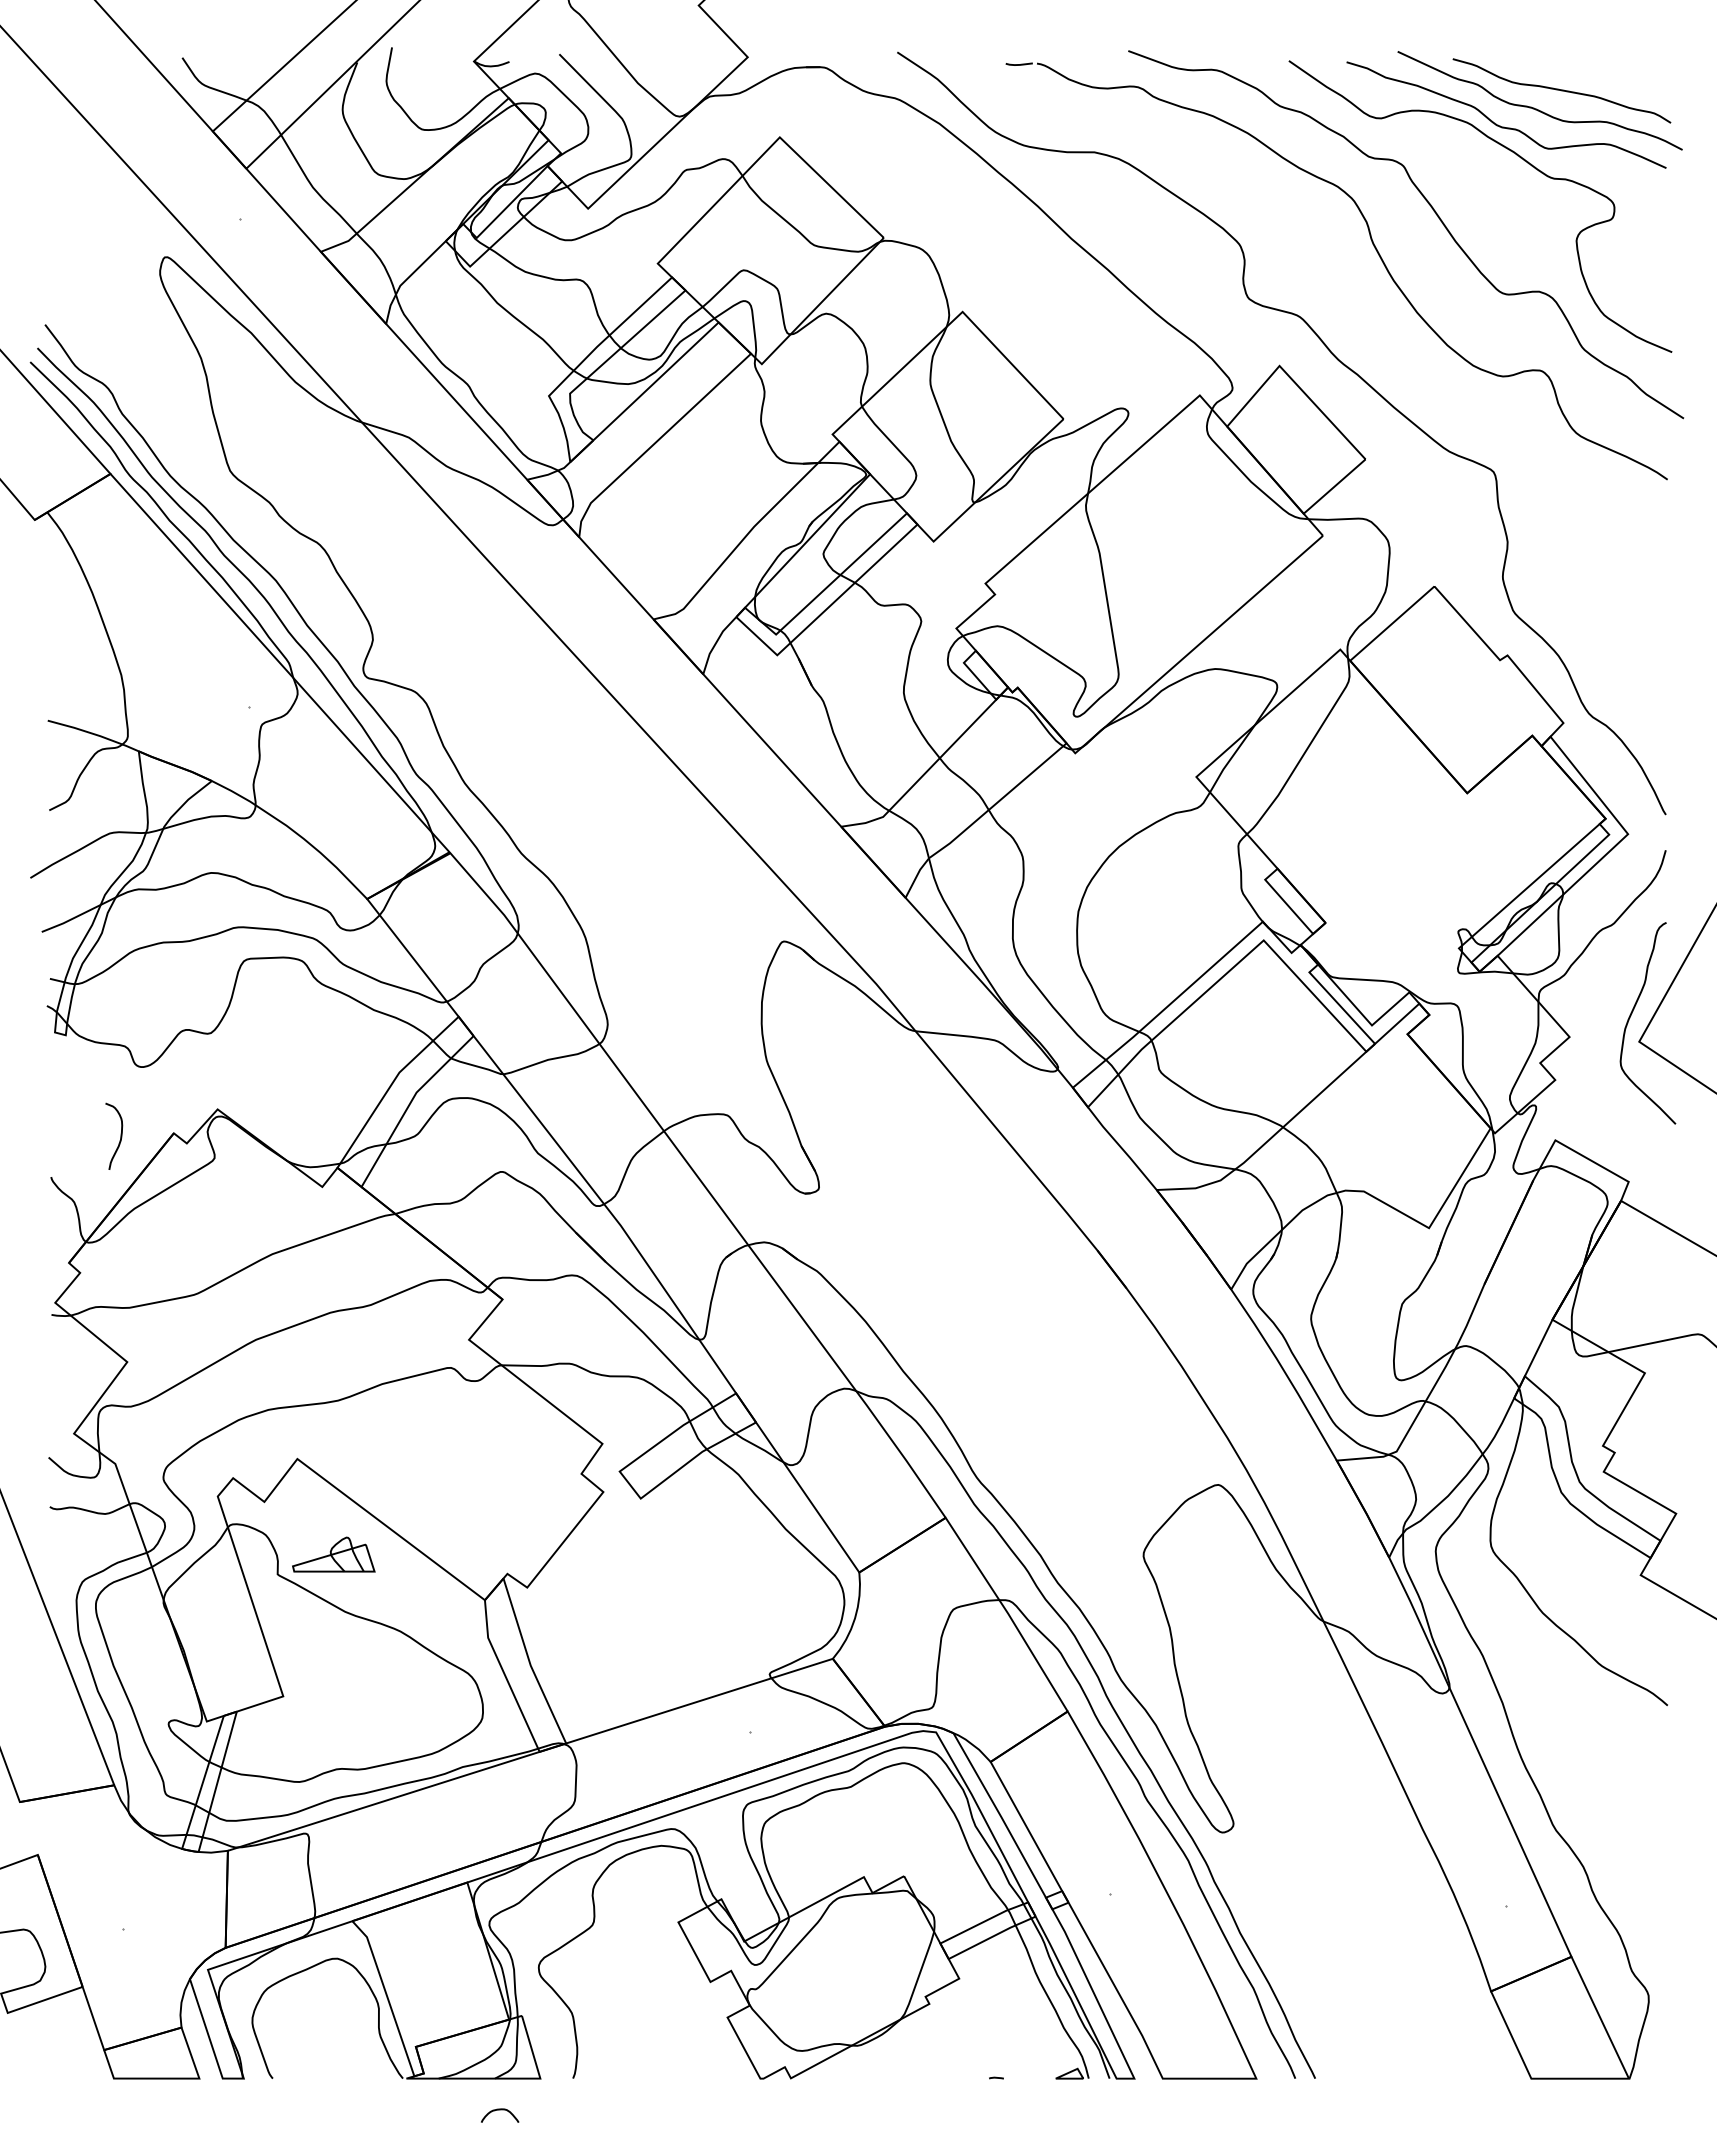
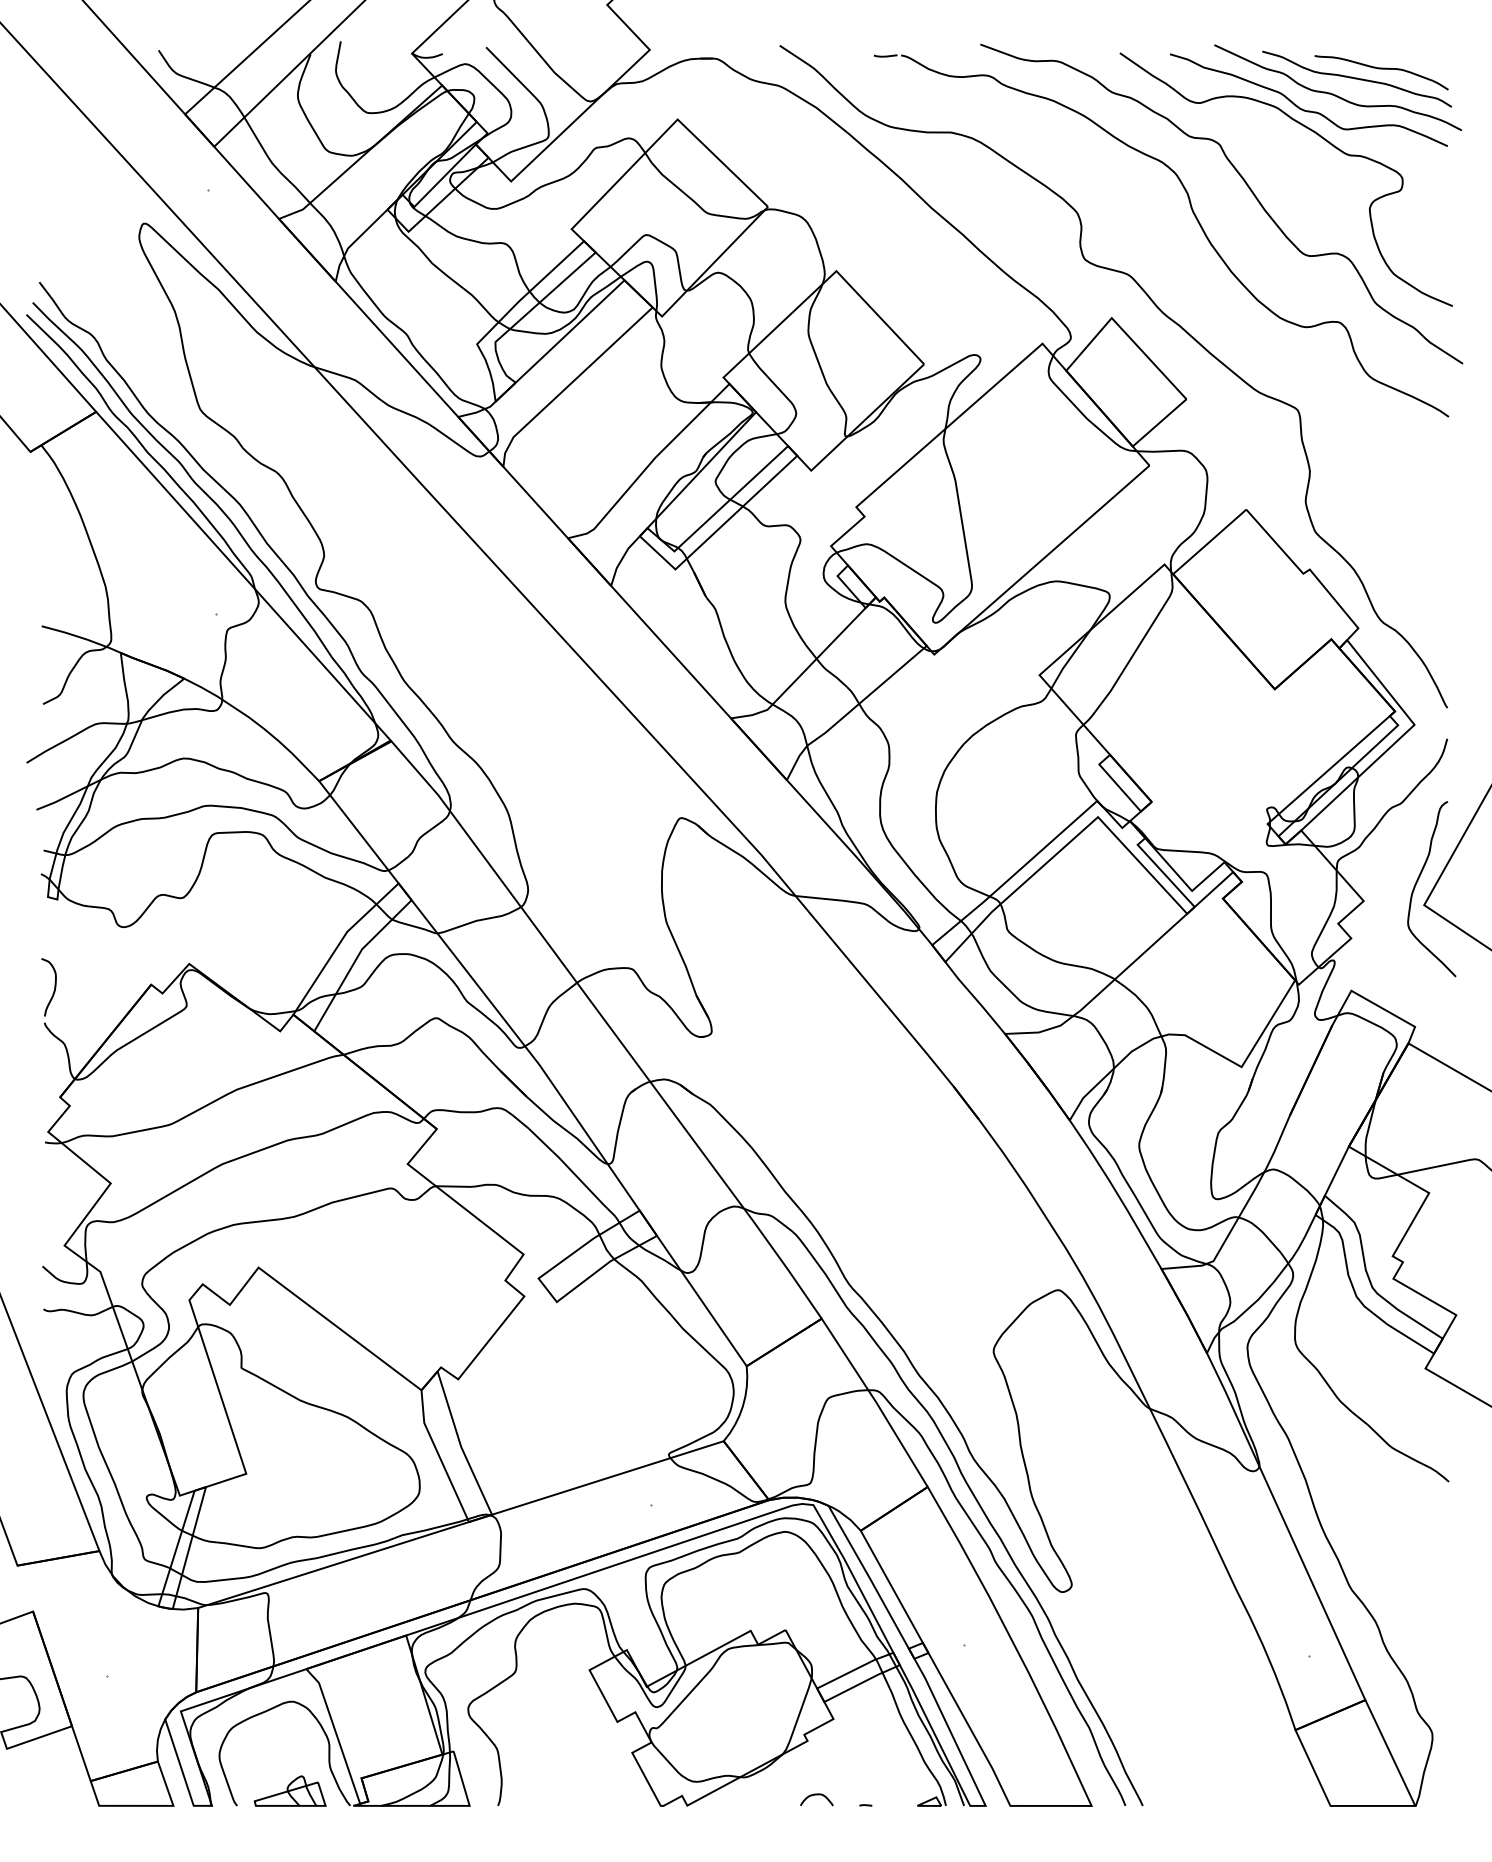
curve: (1590, 79) -> (1381, 69), added
curve: (120, 1135) -> (54, 986), moved
part: (333, 1554) -> (289, 1791), moved
curve: (500, 2110) -> (817, 1795), moved

